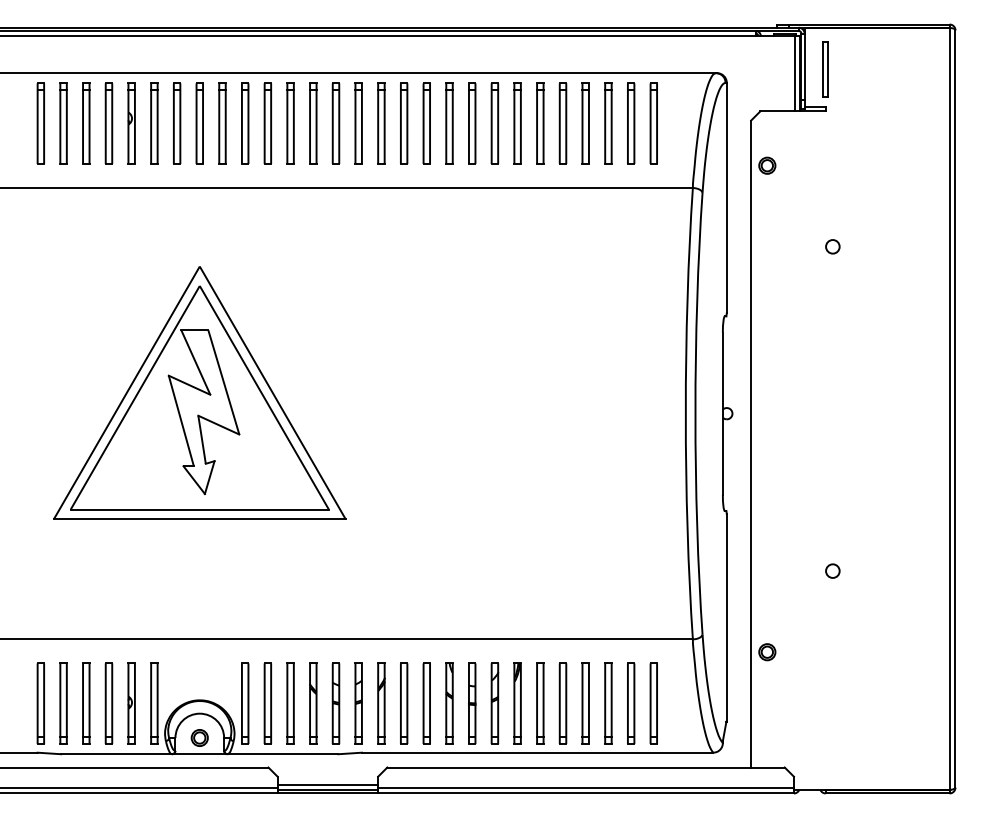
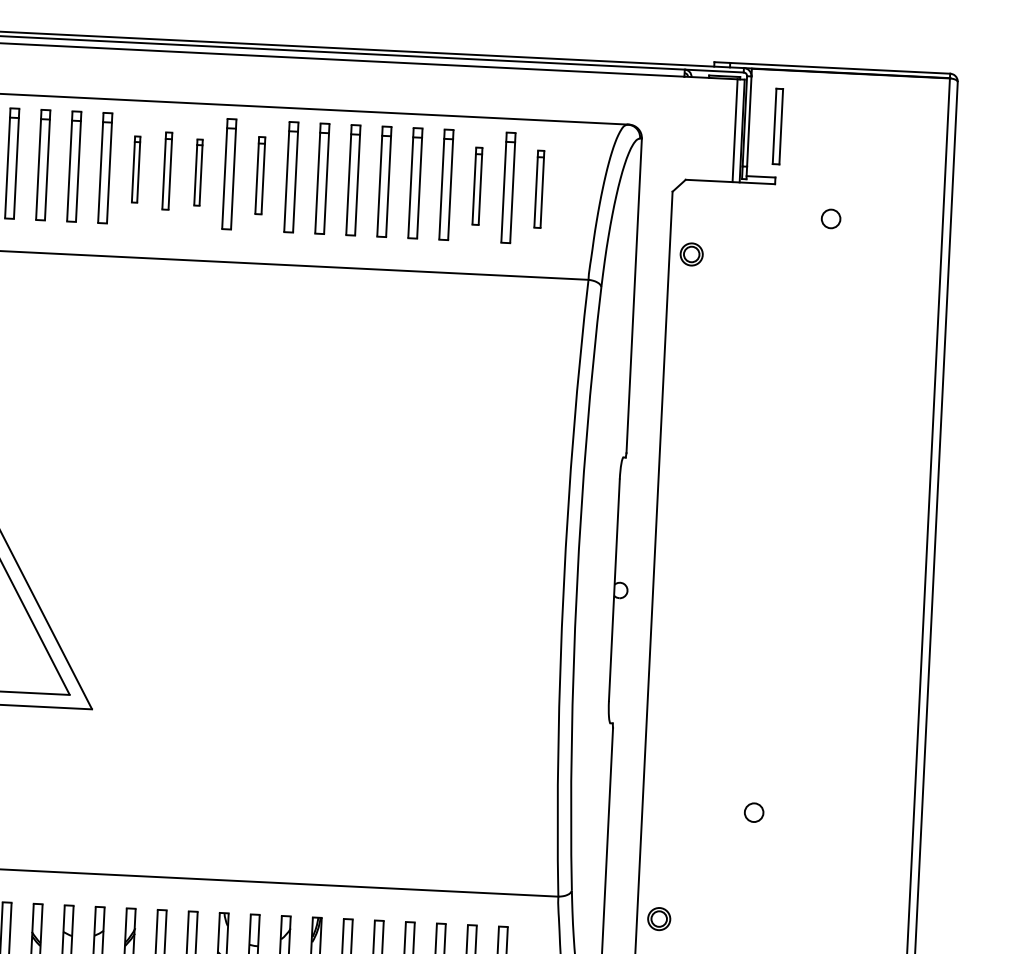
part: (358, 123) -> (135, 169), size x0.6
part: (381, 123) -> (167, 170), size x0.7
part: (404, 123) -> (198, 172), size x0.6
part: (449, 123) -> (260, 175), size x0.7
part: (608, 123) -> (477, 186), size x0.7
part: (653, 123) -> (539, 189), size x0.7
circle: (832, 246) -> (830, 218), moved

